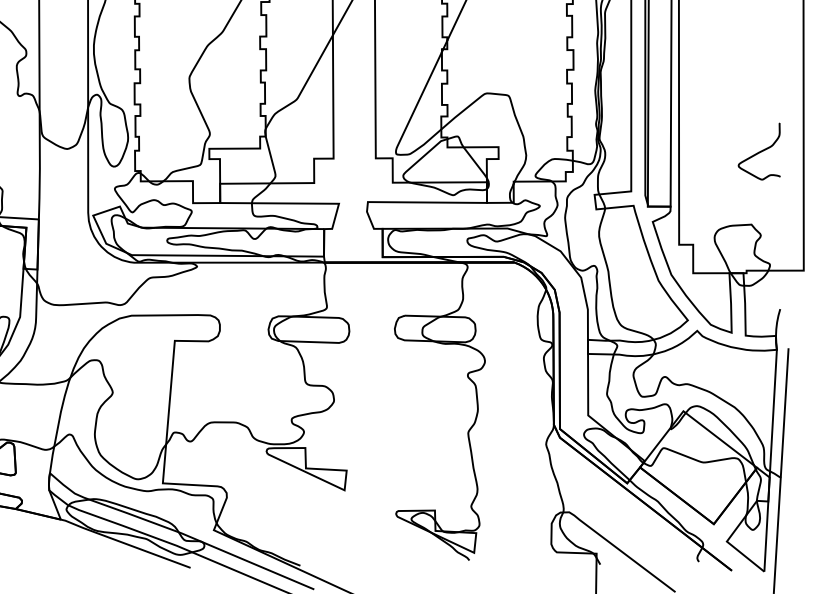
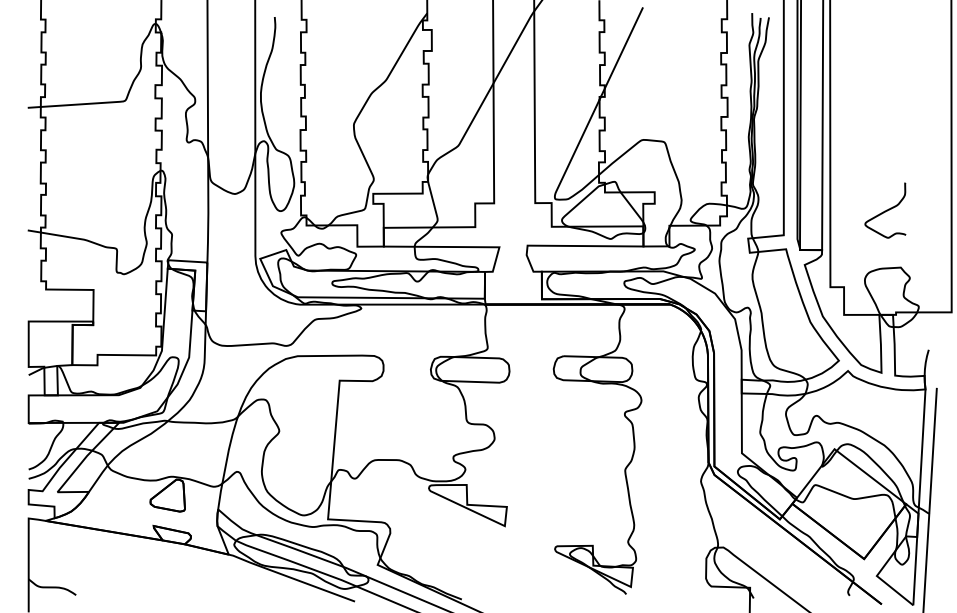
curve: (759, 151) -> (885, 210), moved

